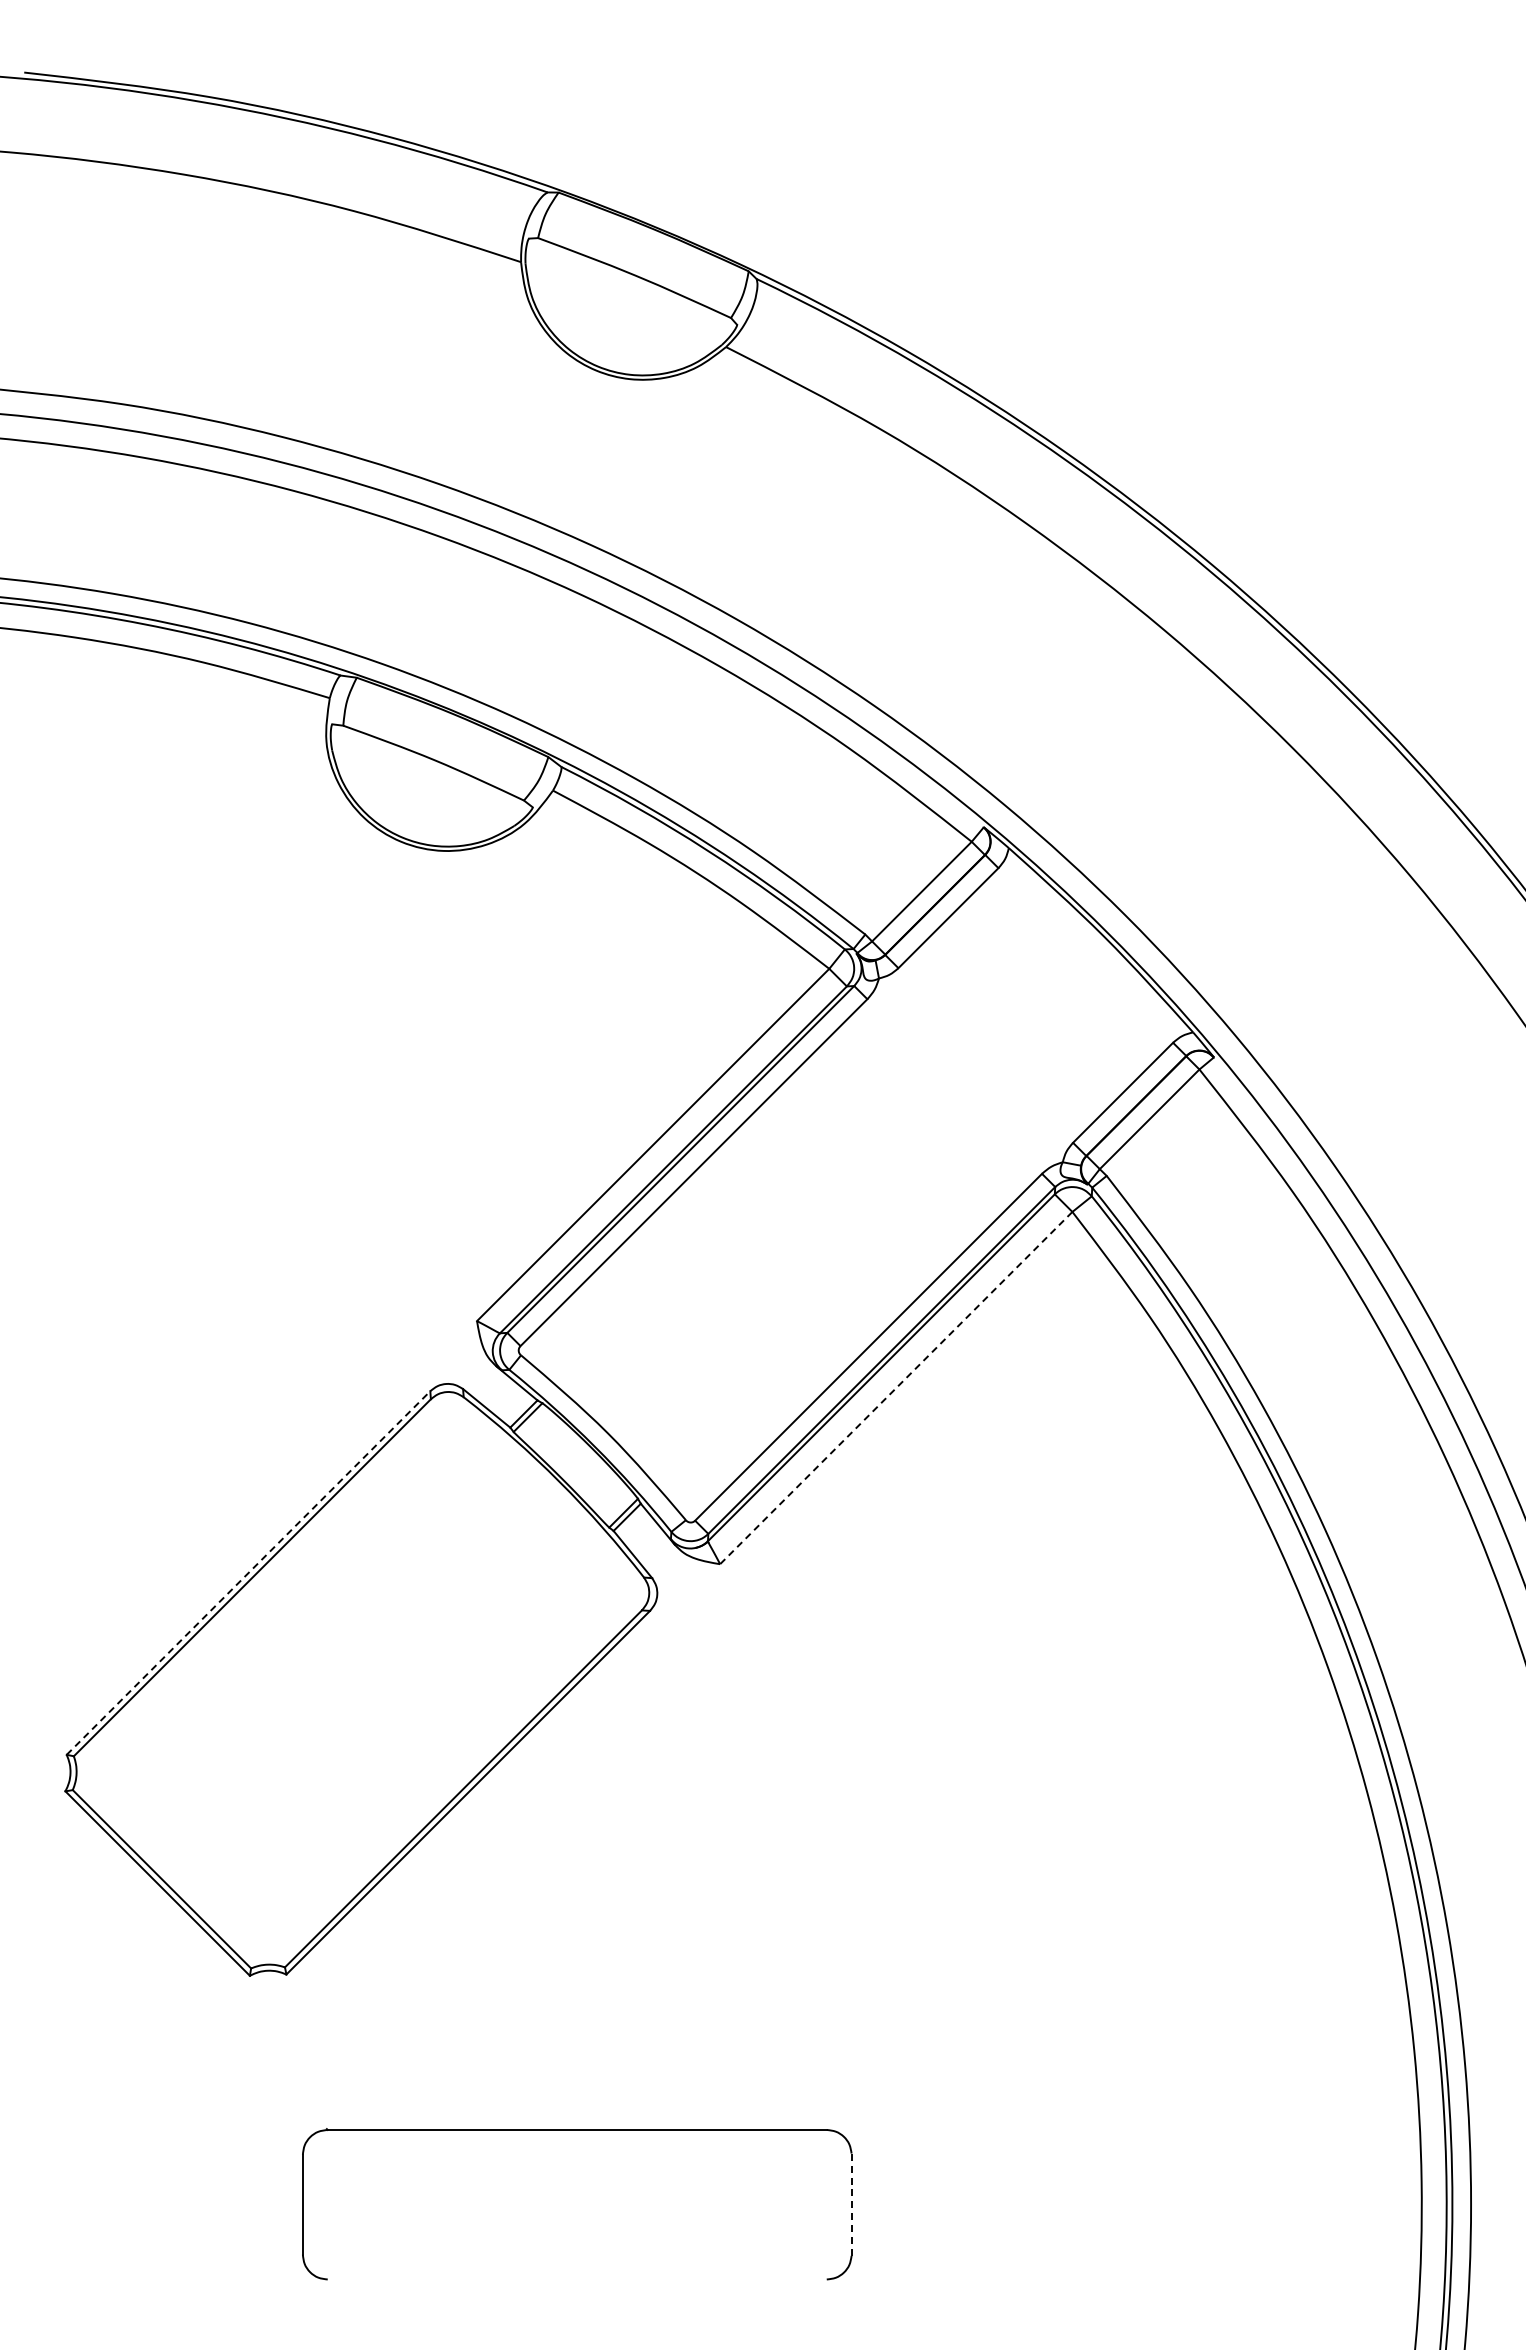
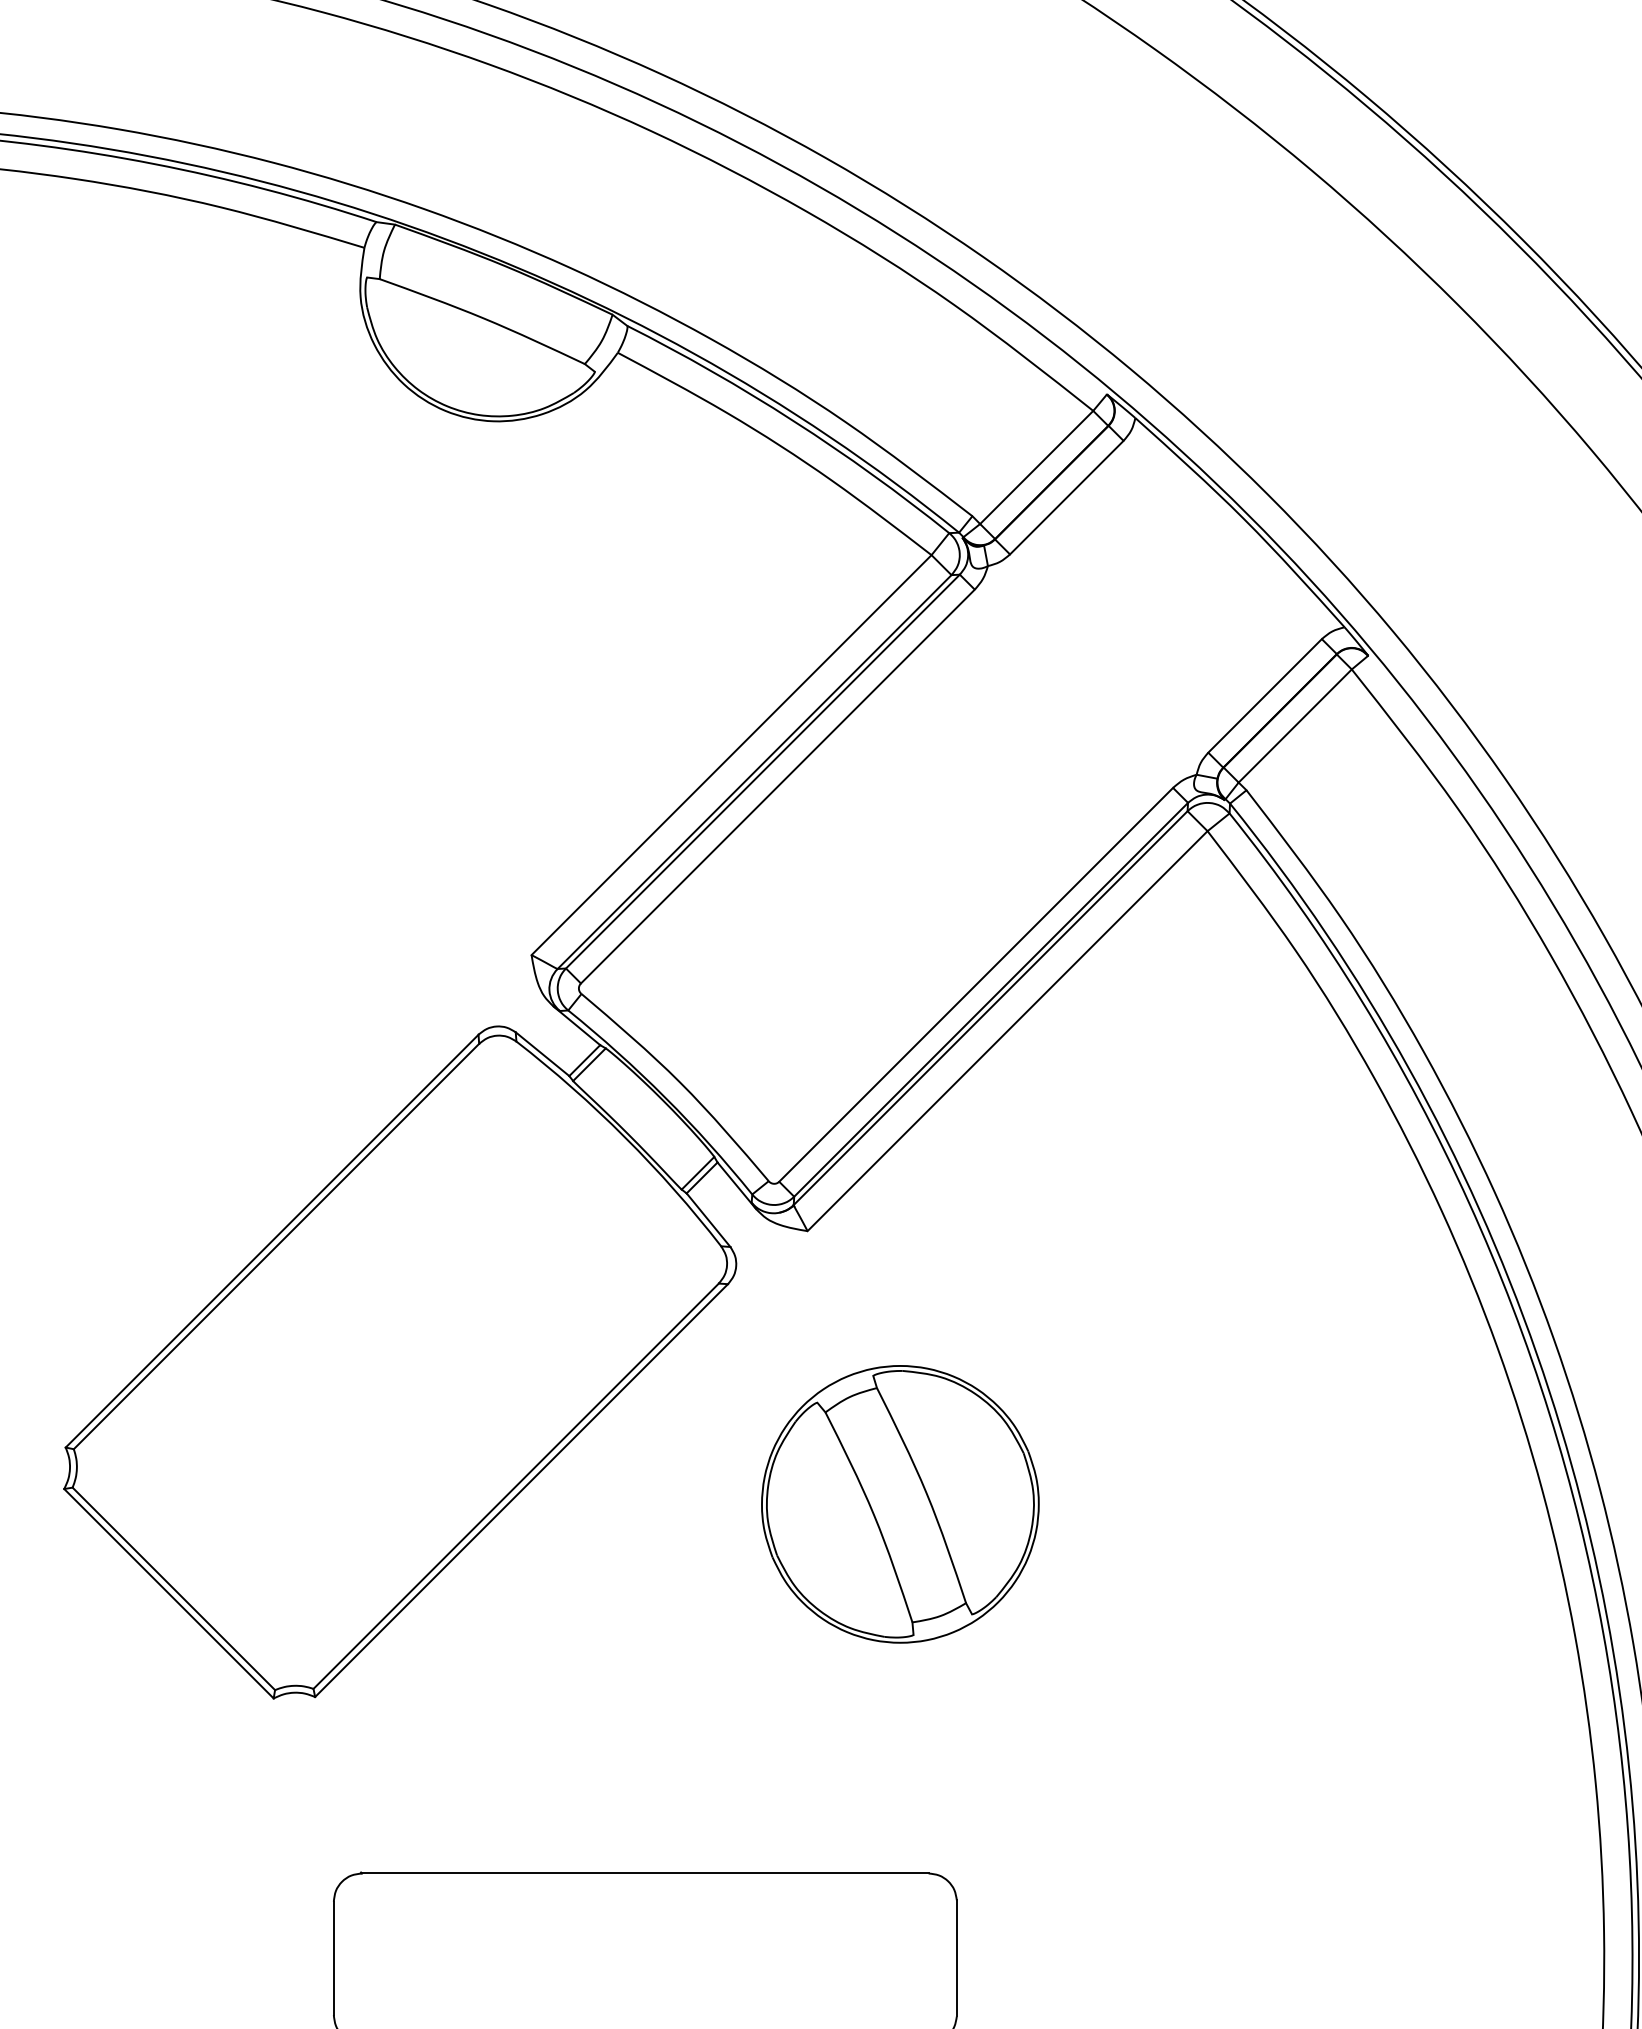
line: (895, 1388) -> (1006, 1031), dashed -> solid
line: (248, 1572) -> (272, 1240), dashed -> solid
part: (801, 1804) -> (899, 1503), added
line: (851, 2205) -> (956, 1959), dashed -> solid

